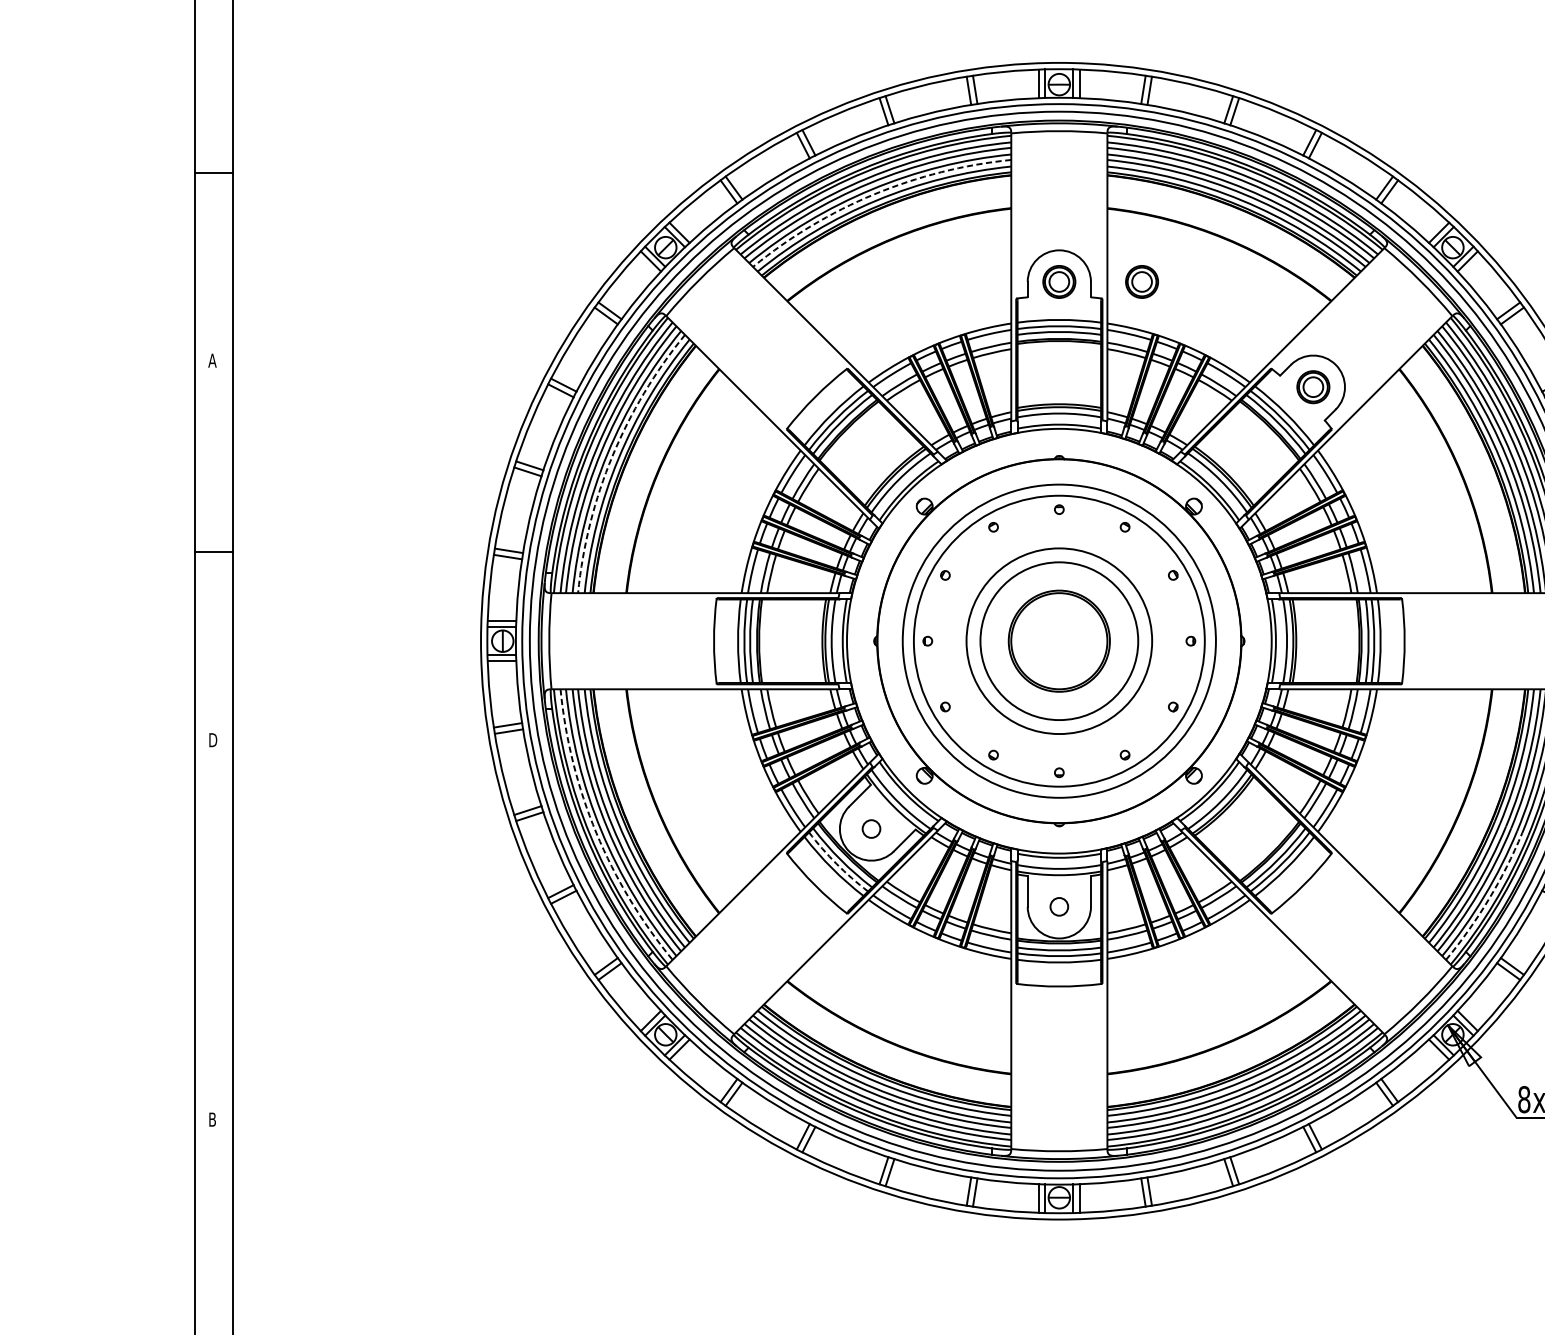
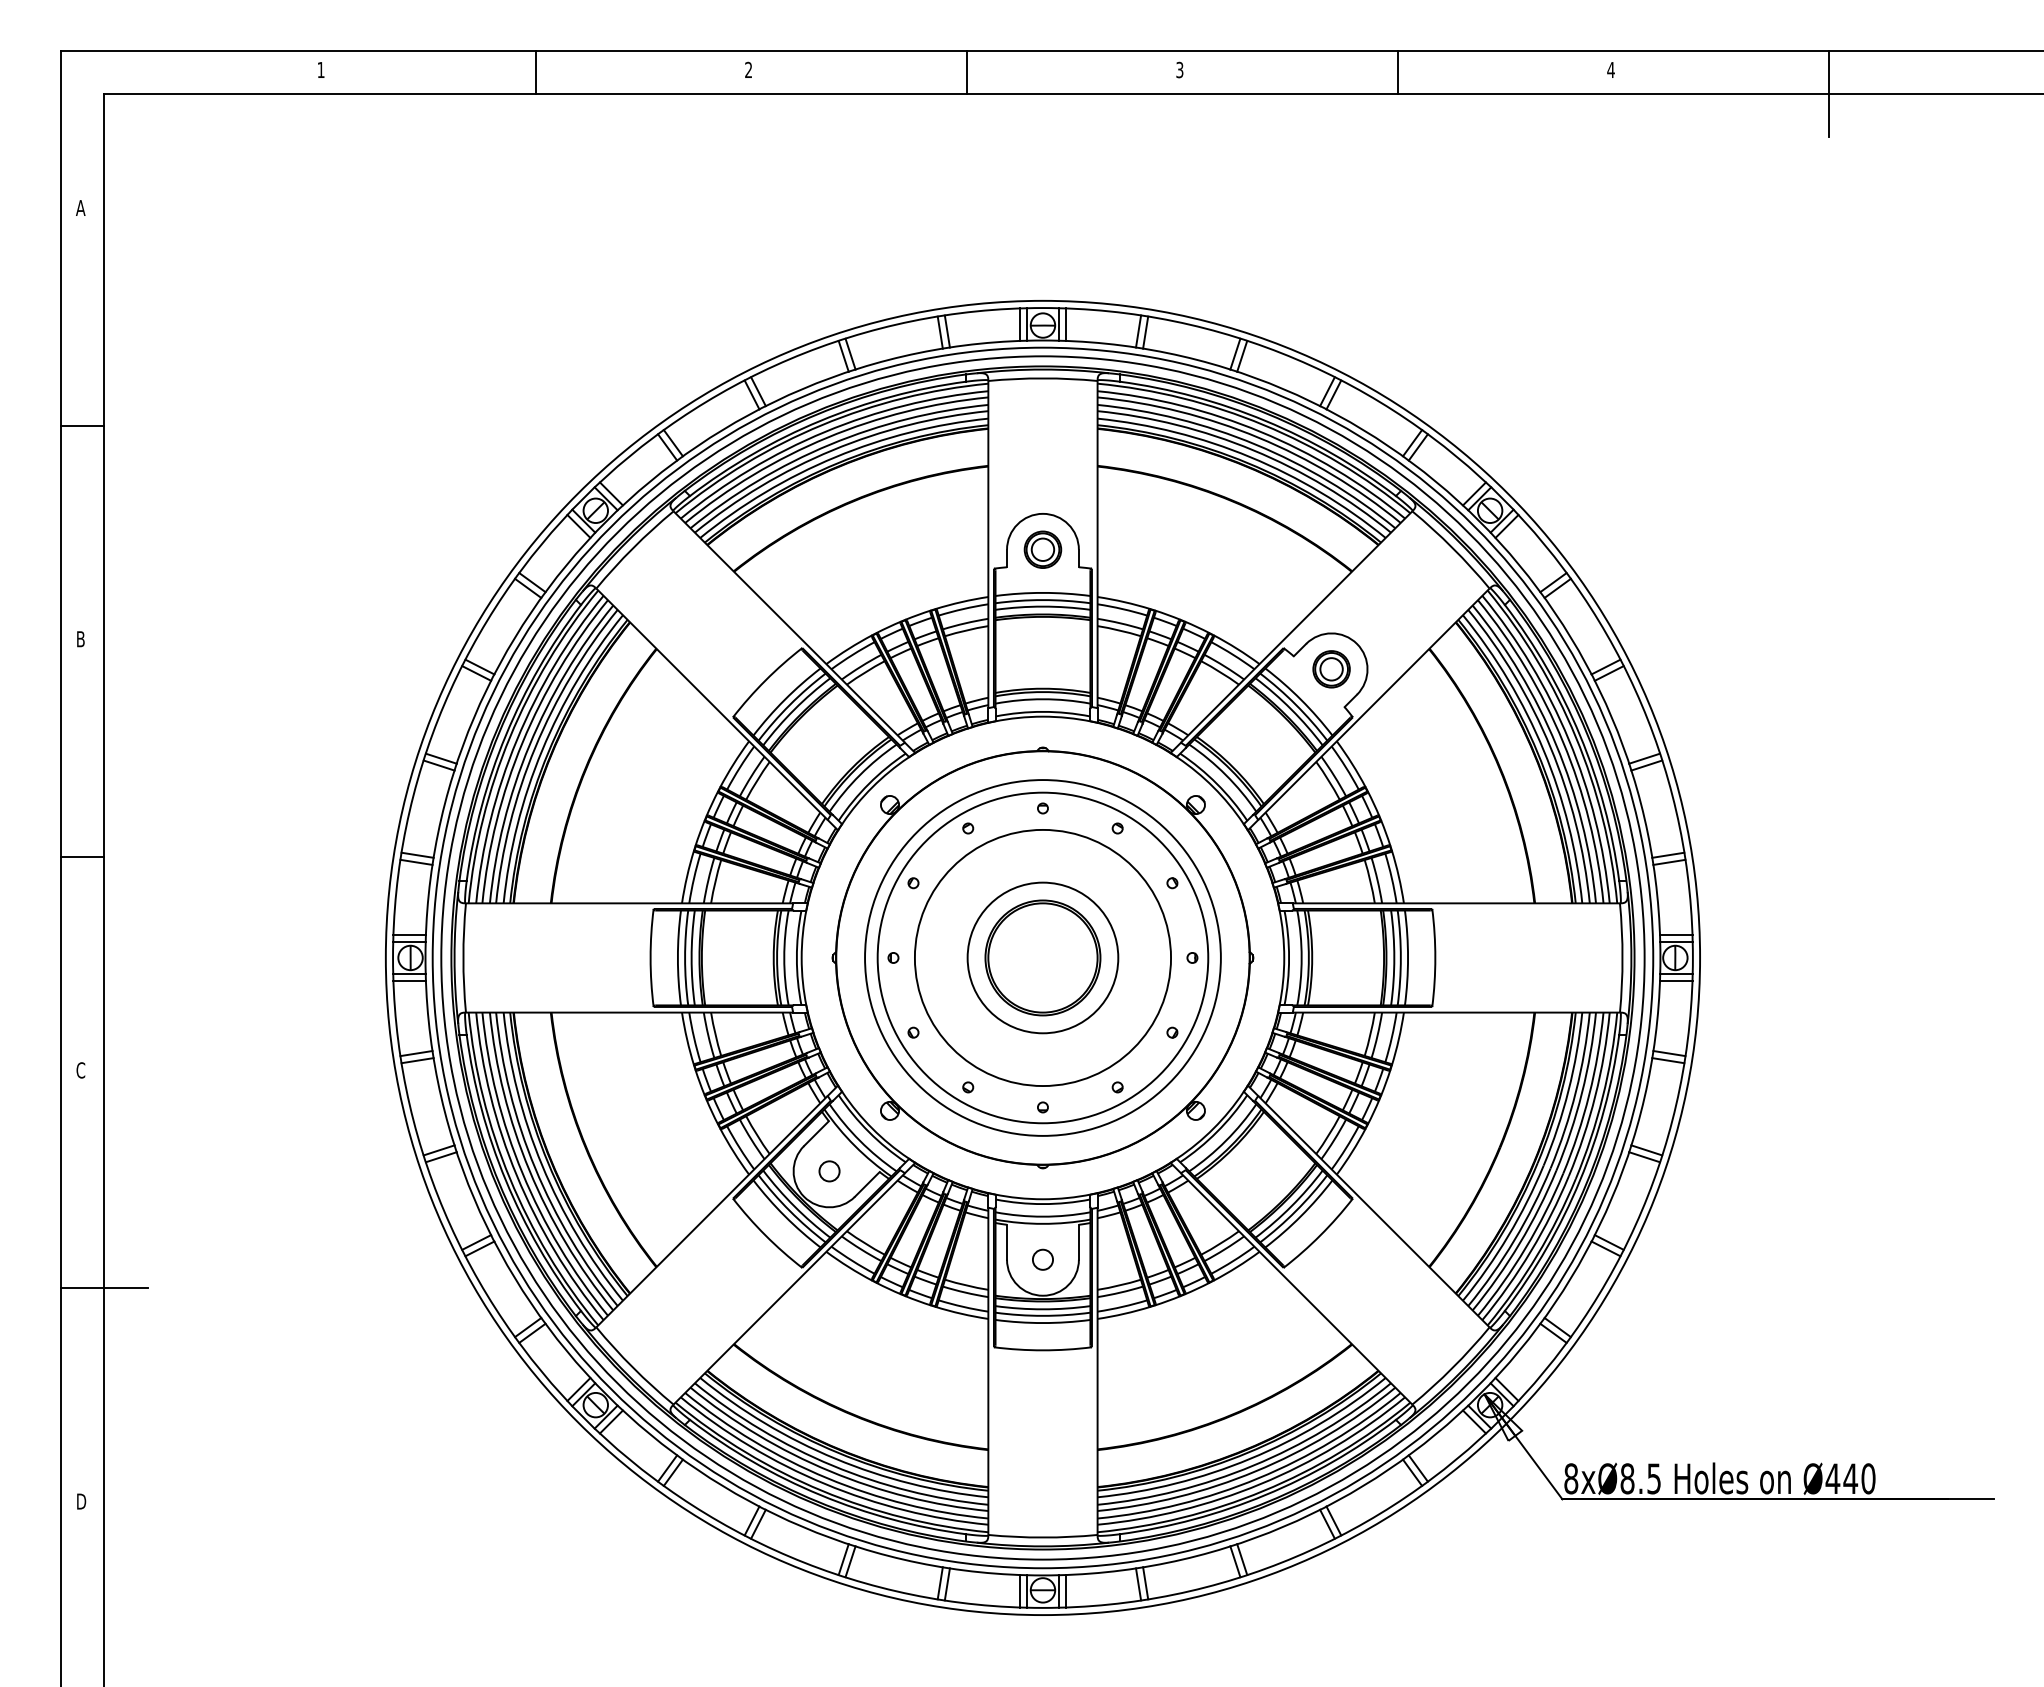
arc: (874, 194) -> (832, 450), dashed -> solid
part: (1141, 281) -> (1136, 549), removed
text: (212, 360) -> (80, 639), A -> B
arc: (612, 455) -> (535, 747), dashed -> solid
circle: (1058, 640) -> (1042, 957), size x0.71
circle: (1058, 640) -> (1042, 957), size x1.43
text: (213, 740) -> (81, 1070), D -> C
arc: (596, 832) -> (516, 1175), dashed -> solid
arc: (836, 864) -> (789, 1211), dashed -> solid
arc: (1488, 899) -> (1530, 1251), dashed -> solid
line: (233, 932) -> (104, 1288), added
text: (214, 1119) -> (82, 1501), B -> D

